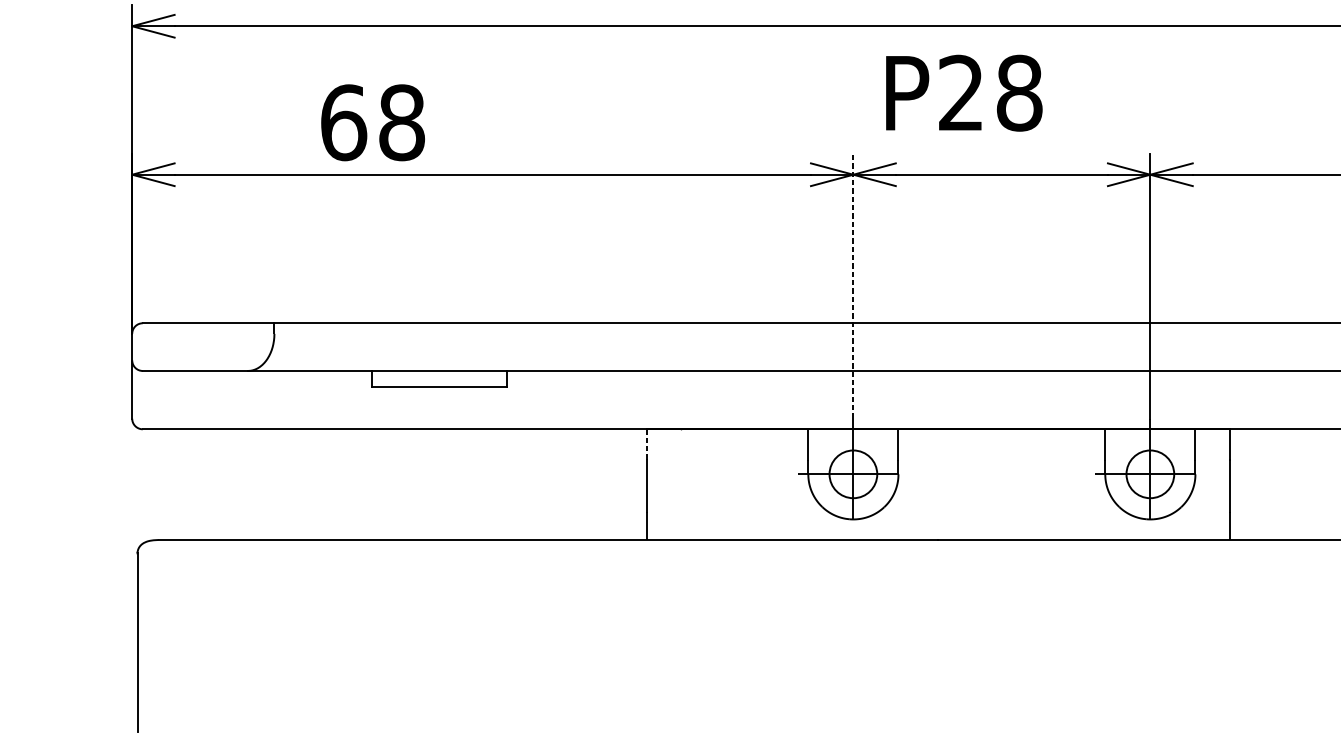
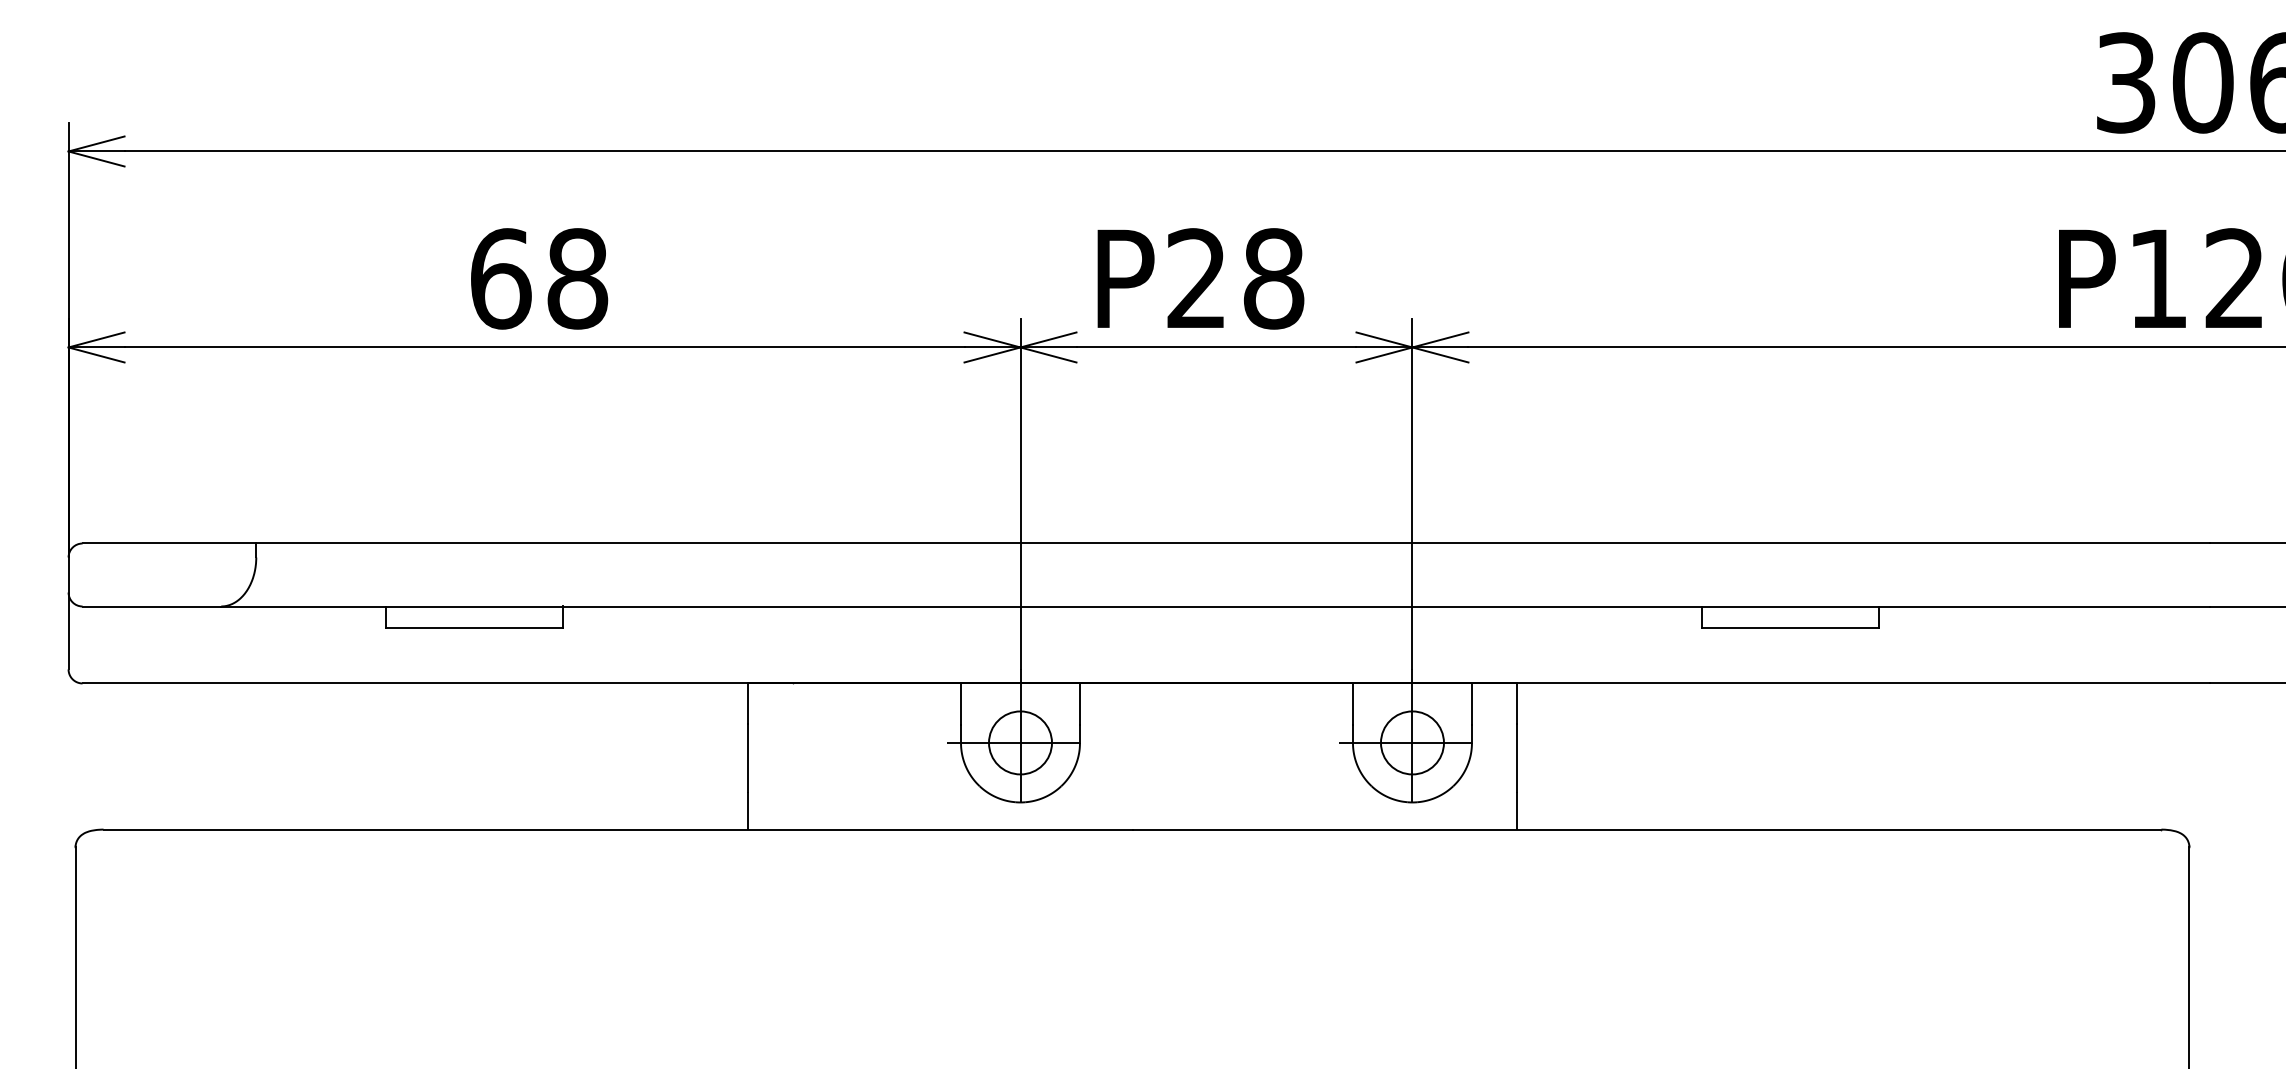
text: (964, 92) -> (1200, 278), moved
text: (373, 122) -> (539, 278), moved
line: (853, 286) -> (1020, 494), dashed -> solid
line: (646, 444) -> (747, 703), dashed -> solid

